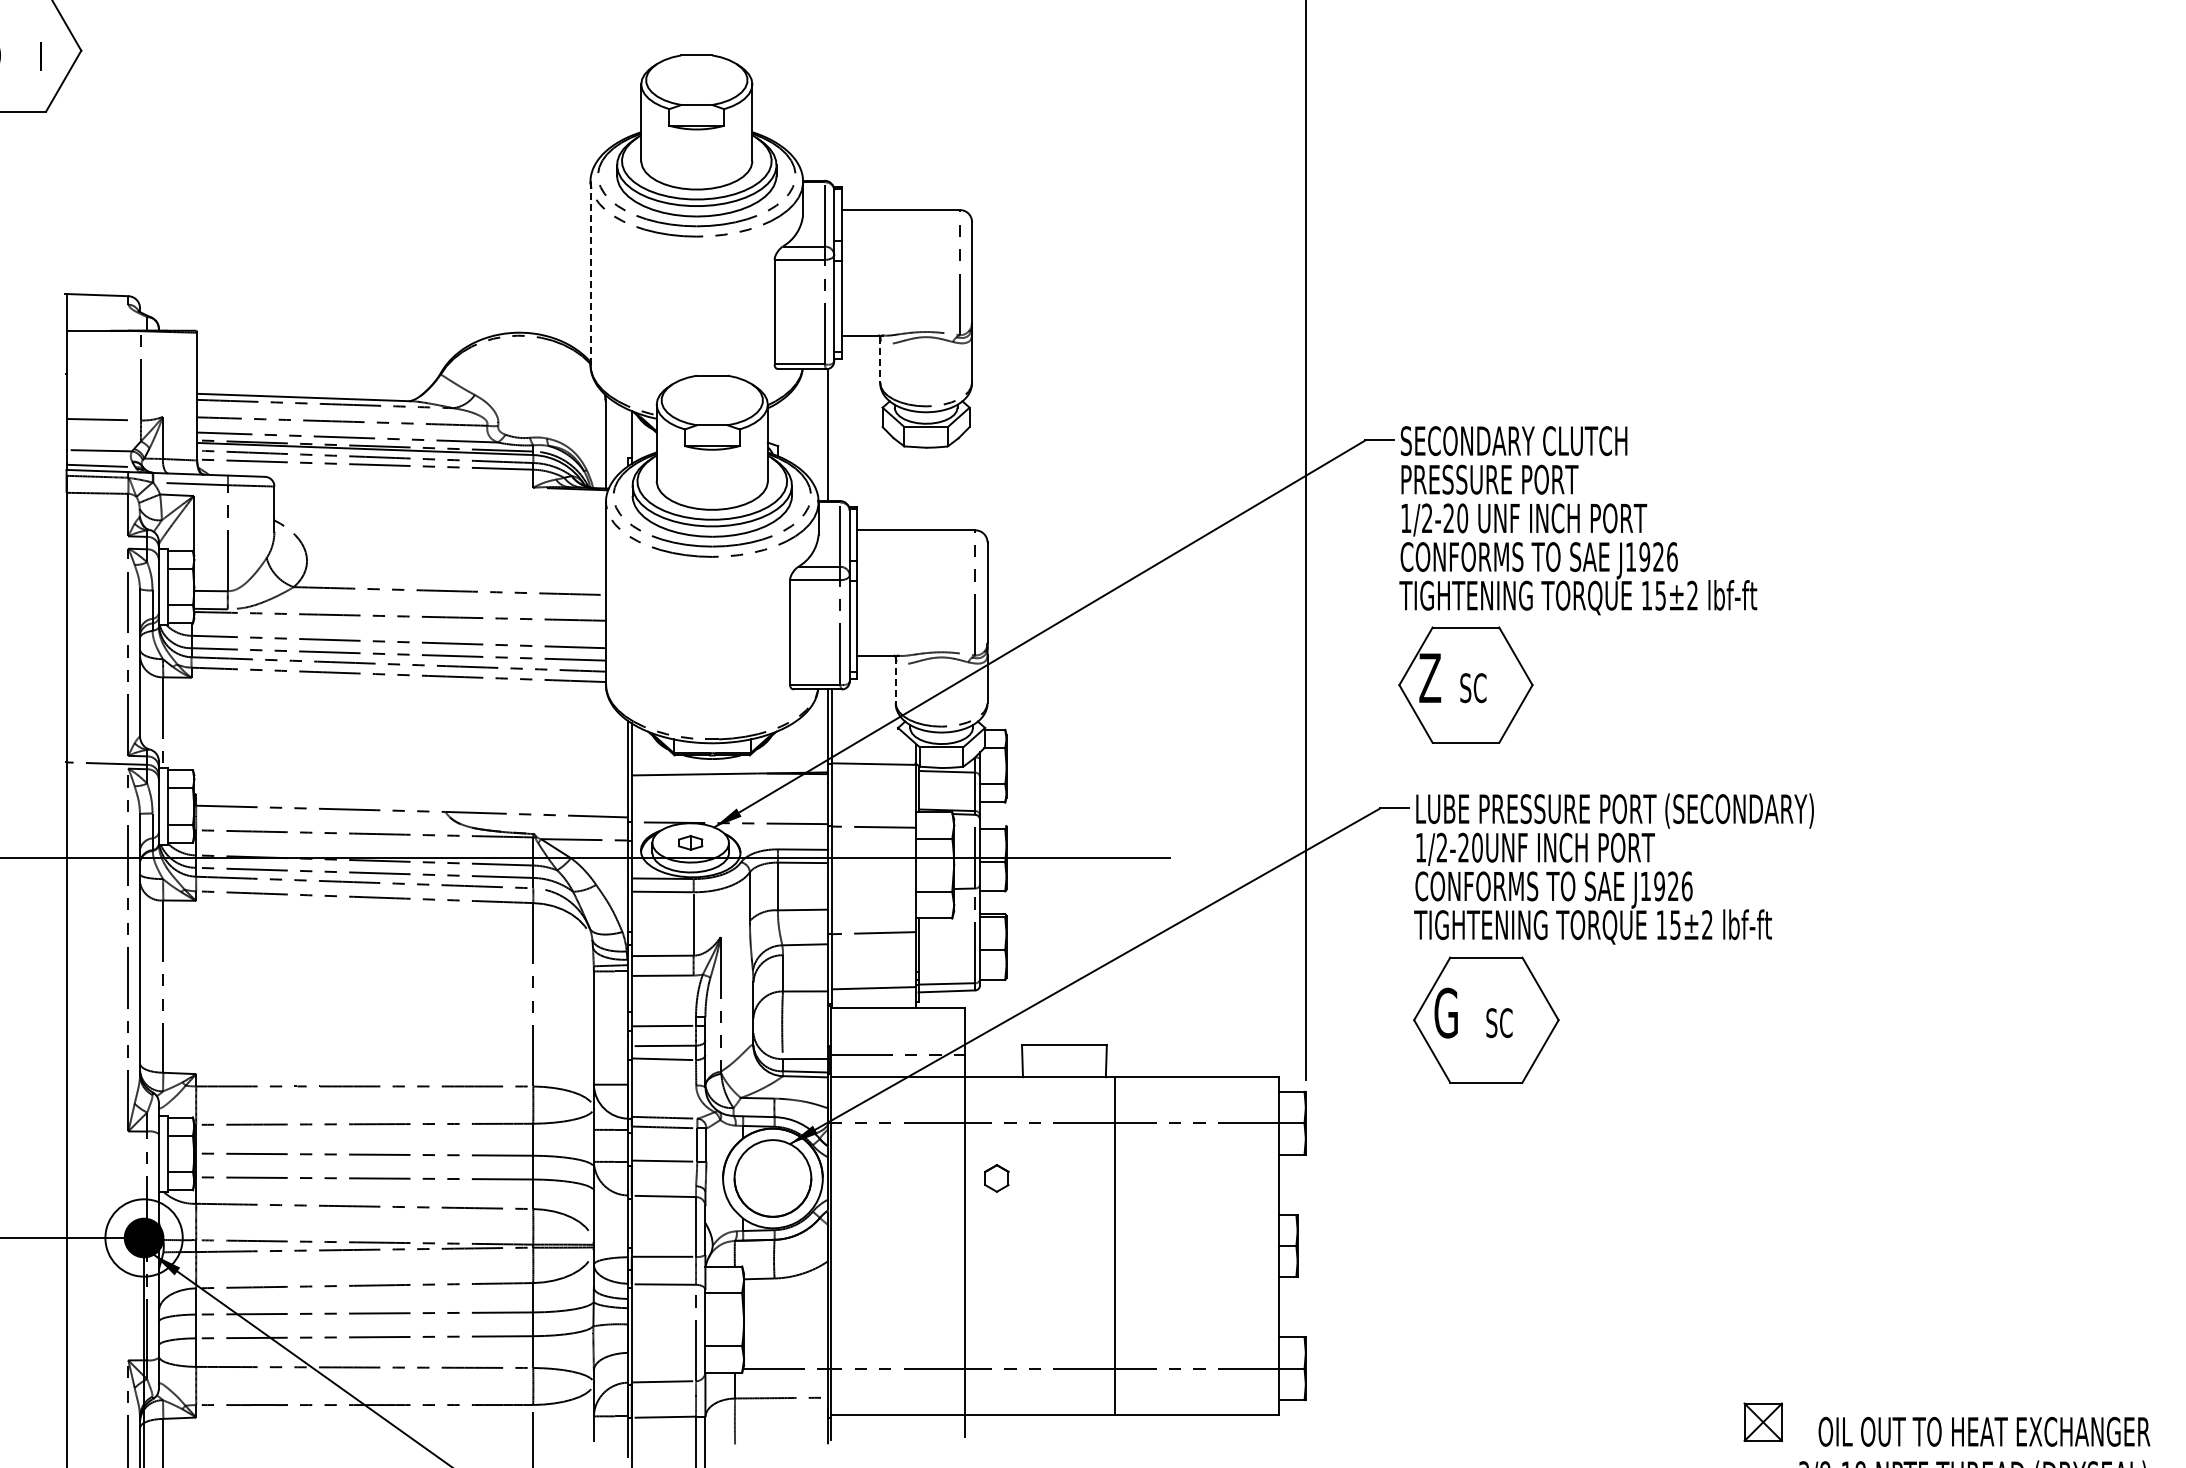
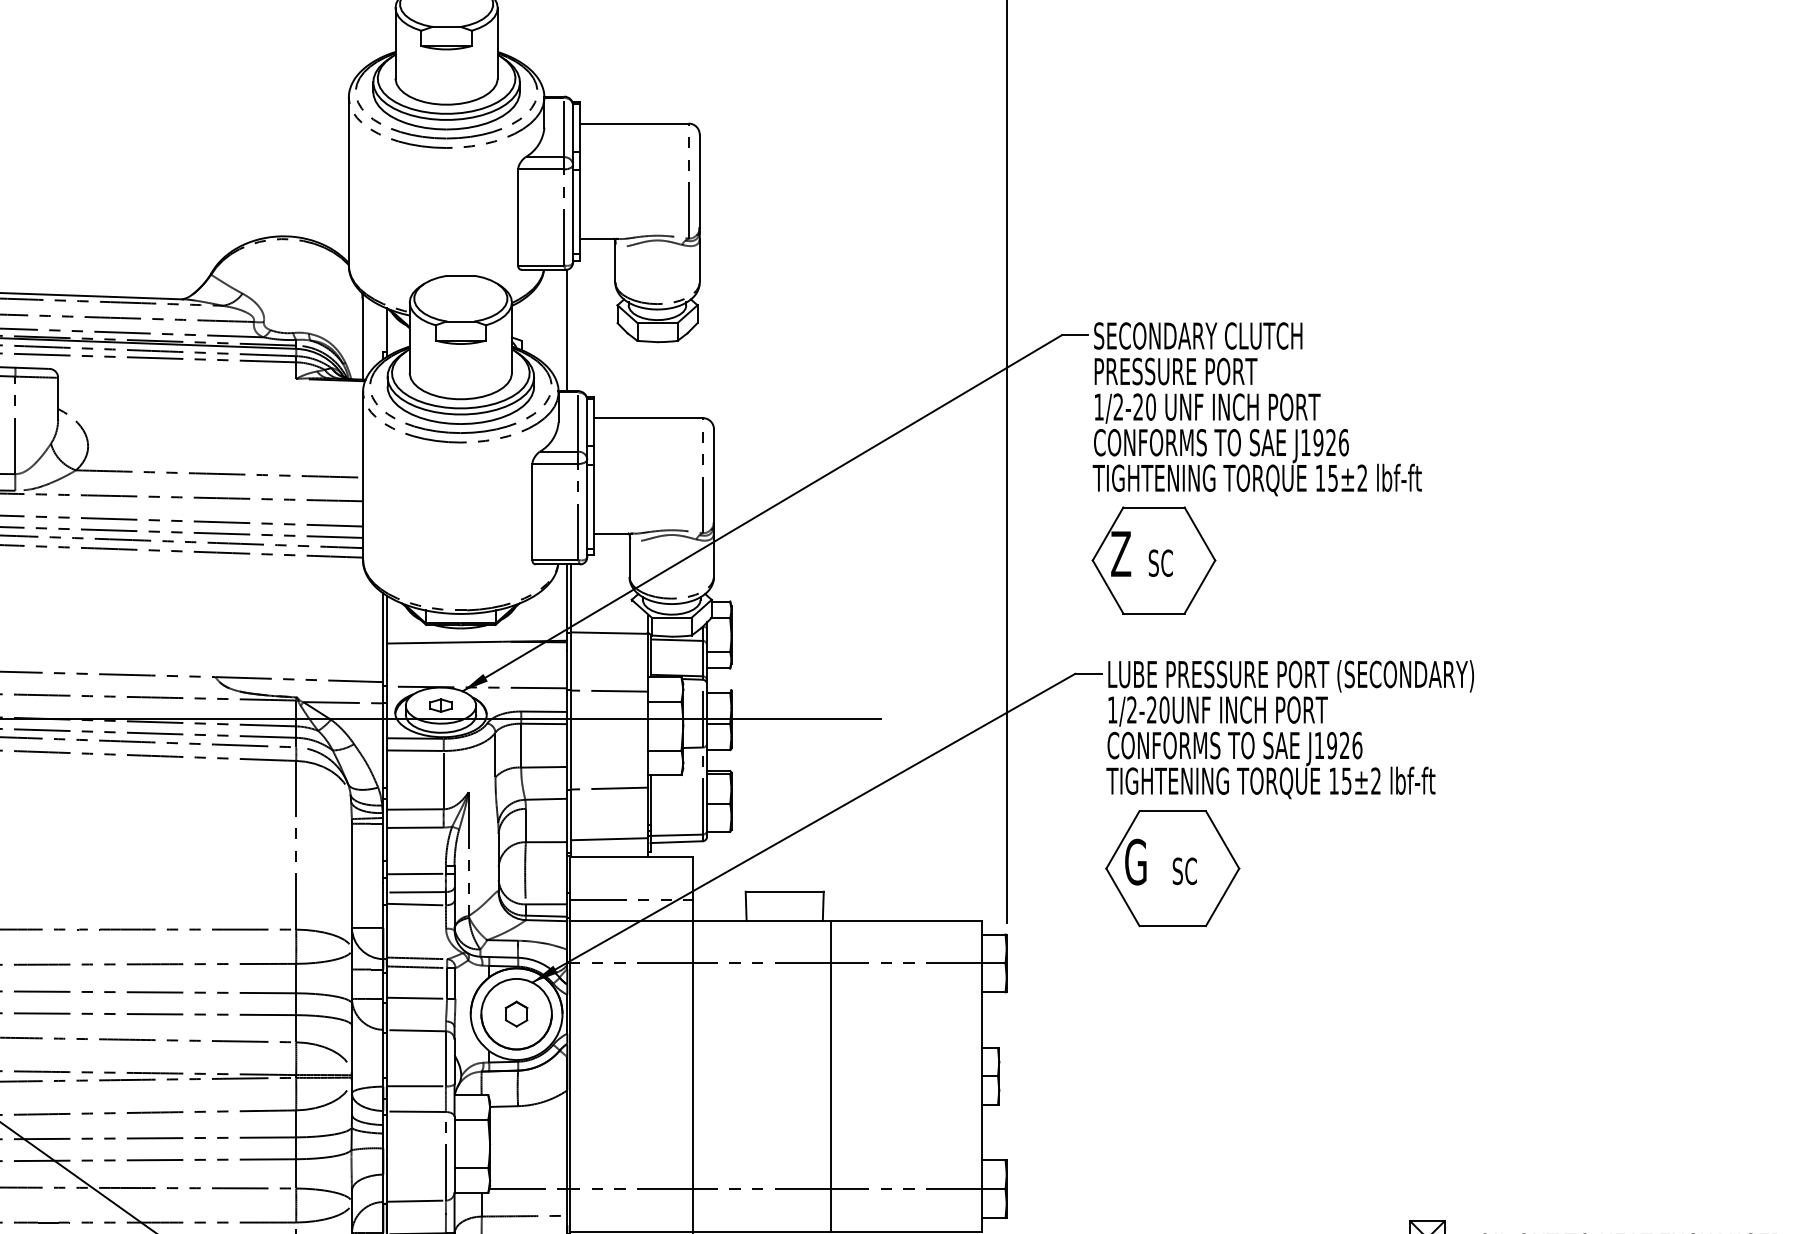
line: (590, 273) -> (348, 181), dashed -> solid
line: (880, 359) -> (615, 260), dashed -> solid
line: (895, 680) -> (629, 556), dashed -> solid
part: (996, 1178) -> (516, 1014), moved

